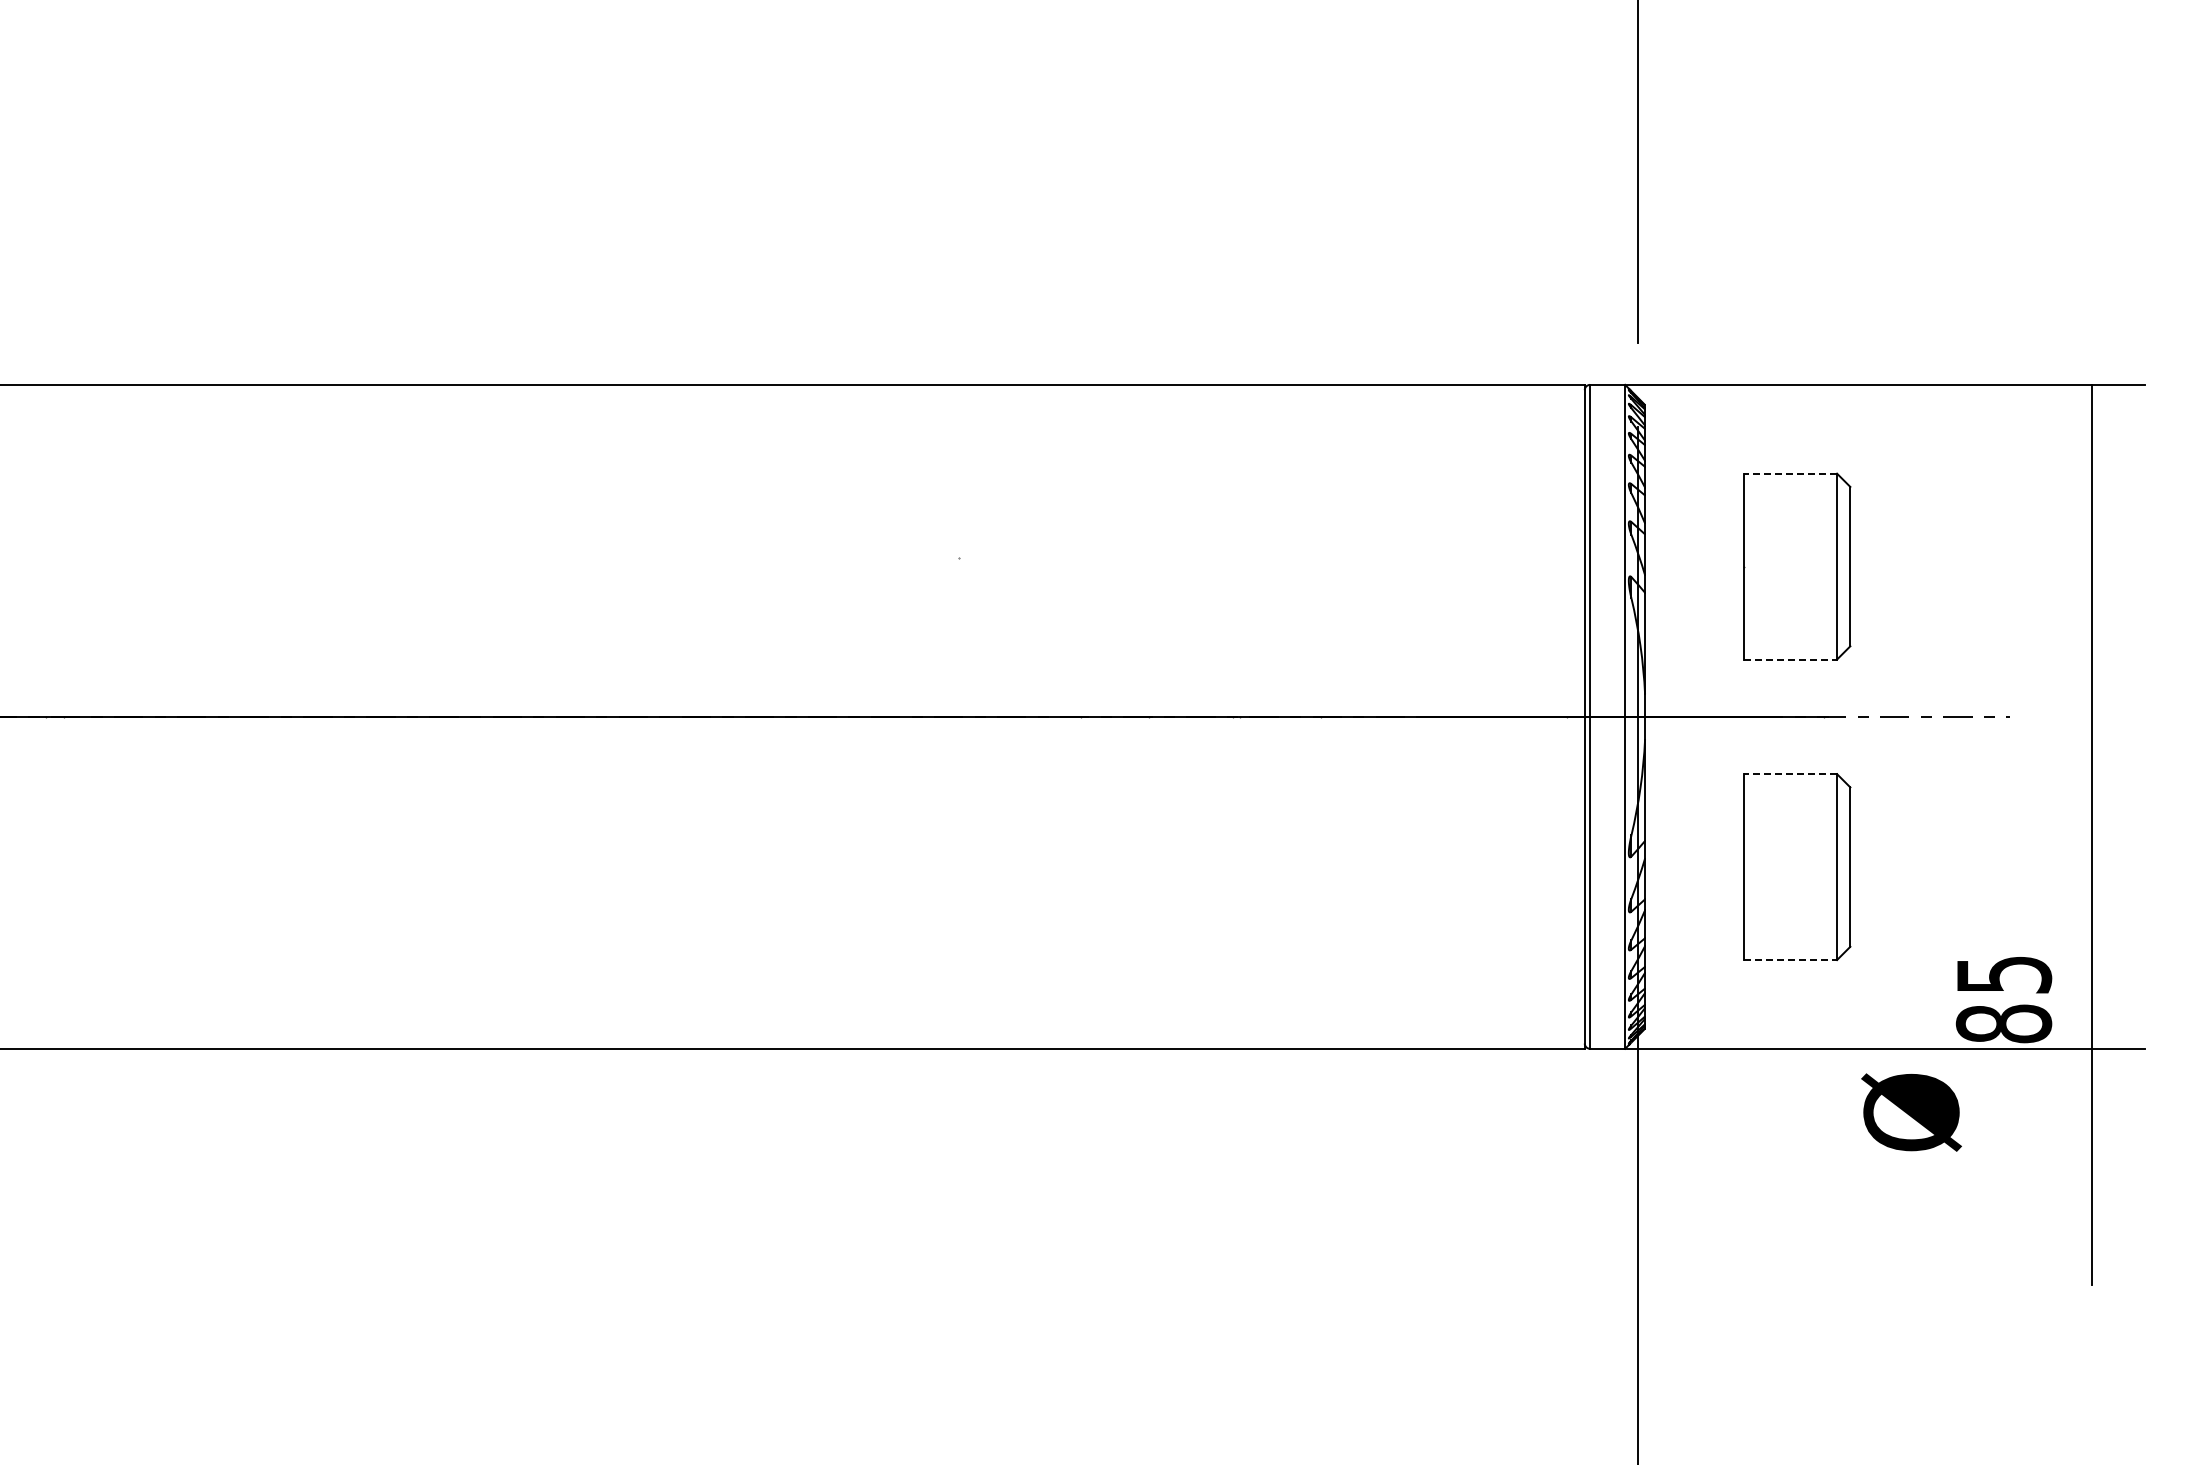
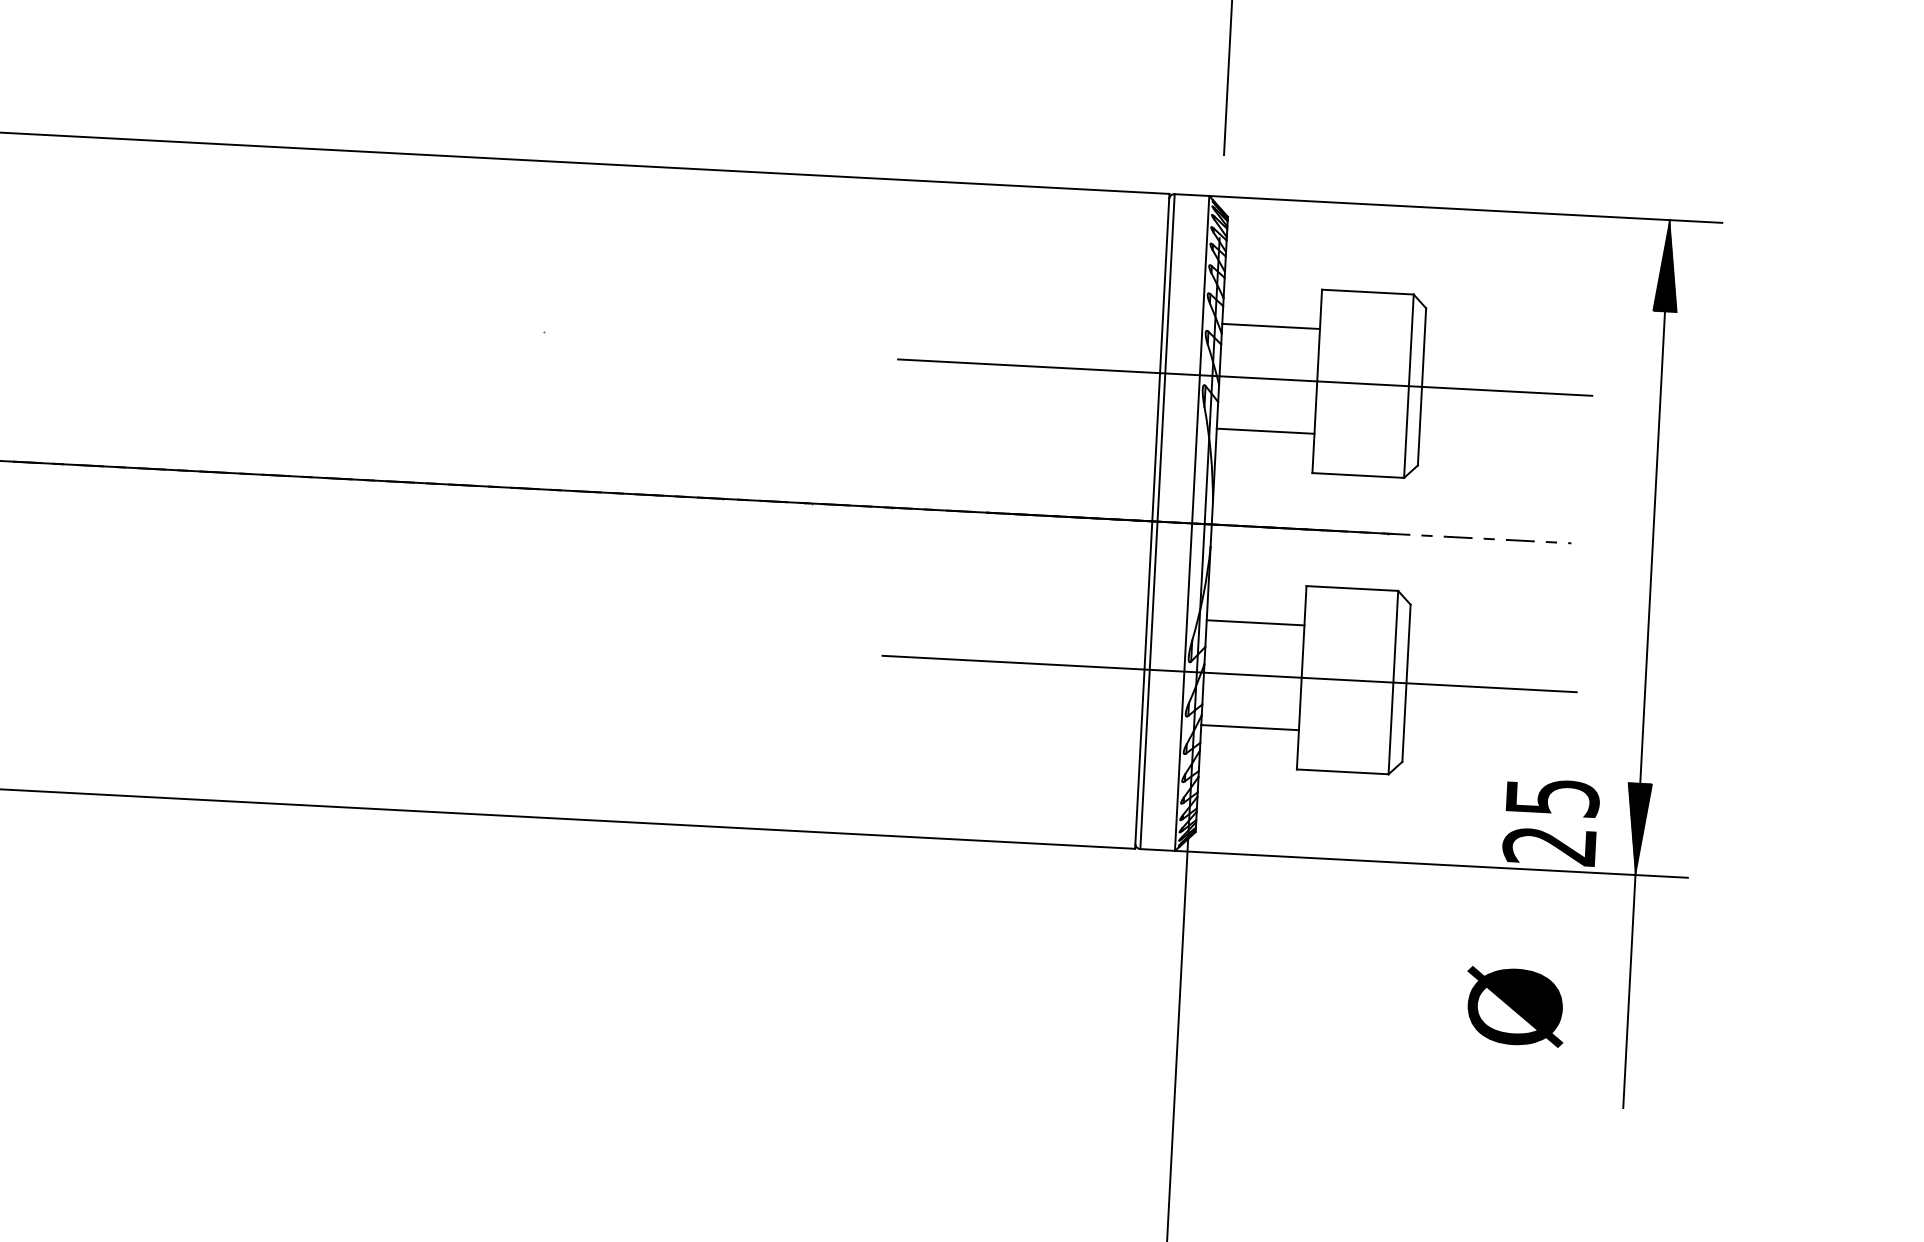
hatch: (2091, 431) -> (1666, 266), added
line: (1790, 473) -> (1367, 291), dashed -> solid
line: (1694, 513) -> (1271, 326), added
line: (1670, 566) -> (1244, 377), added
line: (1694, 619) -> (1265, 431), added
line: (1791, 659) -> (1359, 475), dashed -> solid
line: (1790, 774) -> (1352, 588), dashed -> solid
line: (1694, 813) -> (1255, 622), added
line: (1670, 867) -> (1229, 674), added
line: (1694, 920) -> (1249, 727), added
line: (1791, 960) -> (1343, 772), dashed -> solid
hatch: (2091, 1001) -> (1637, 828), added
text: (2003, 1023) -> (1549, 845), 85 -> 25
text: (1911, 1112) -> (1515, 1006), moved

